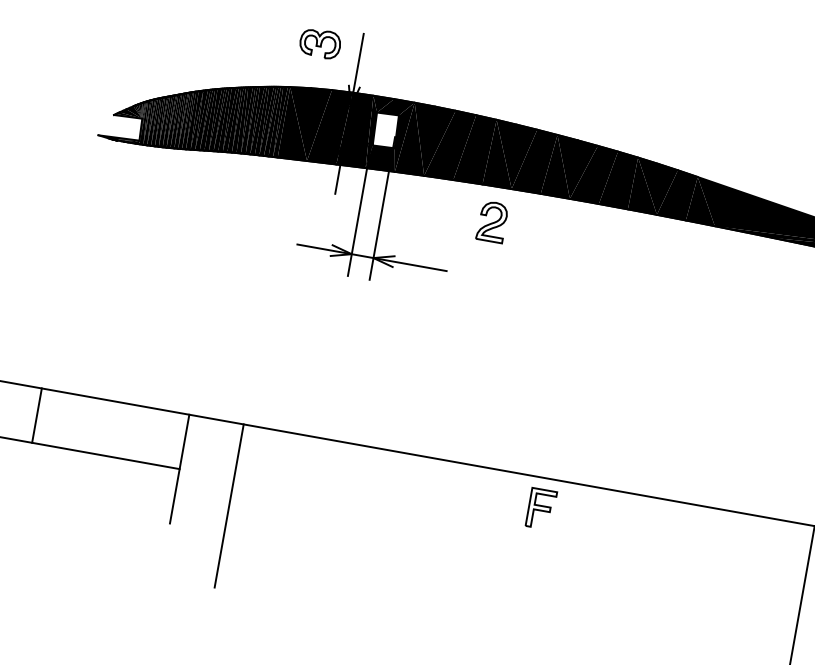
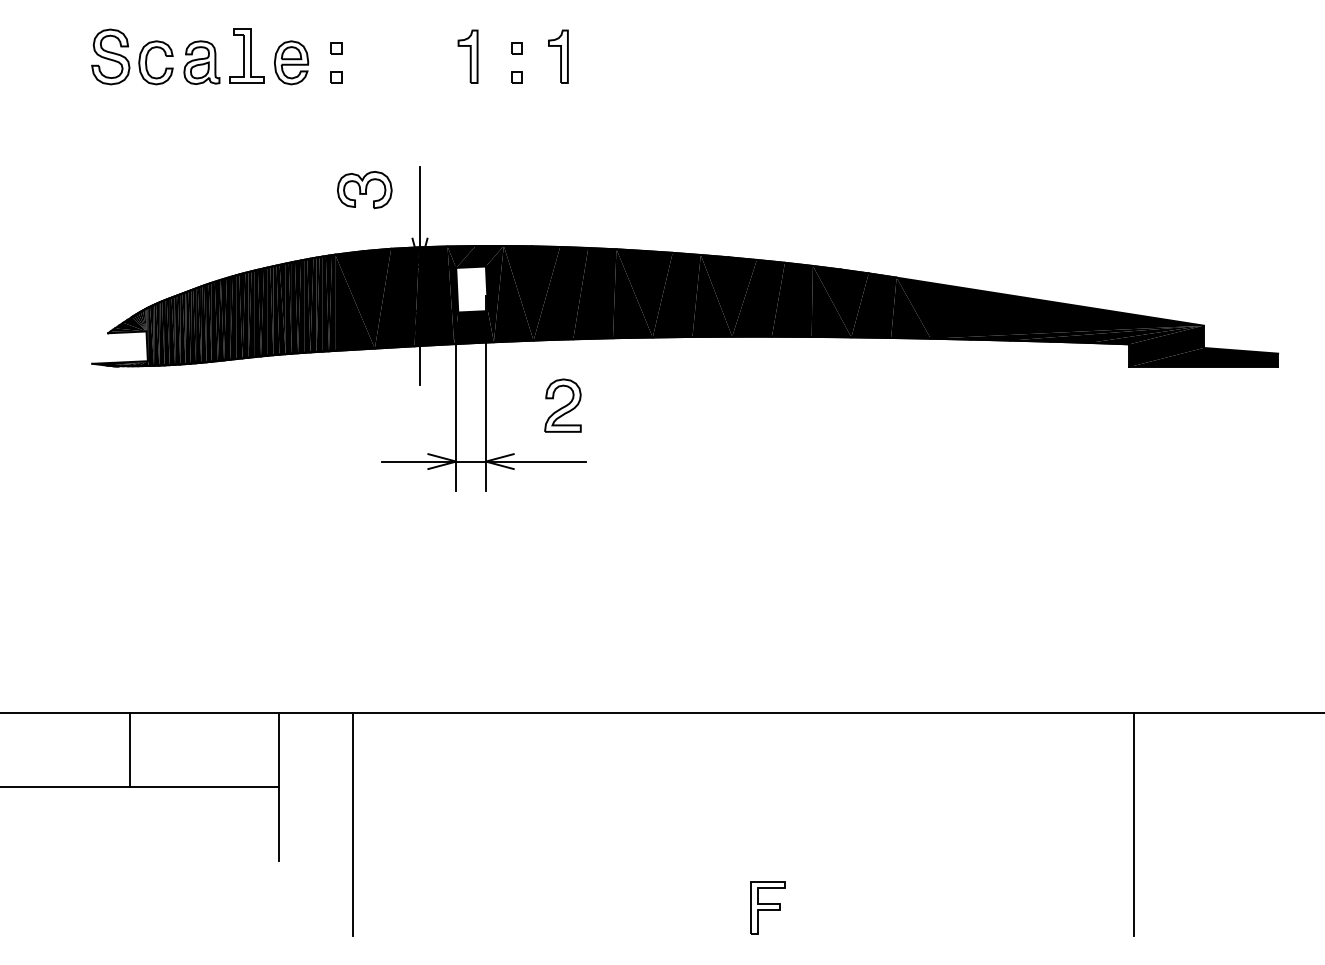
part: (492, 221) -> (562, 405), moved
line: (37, 415) -> (130, 749), moved
part: (541, 508) -> (767, 907), moved

